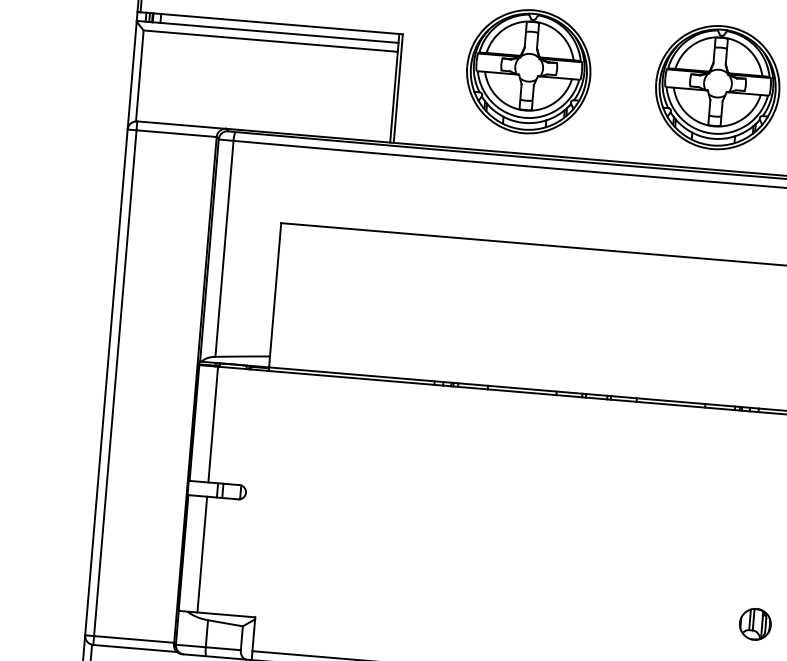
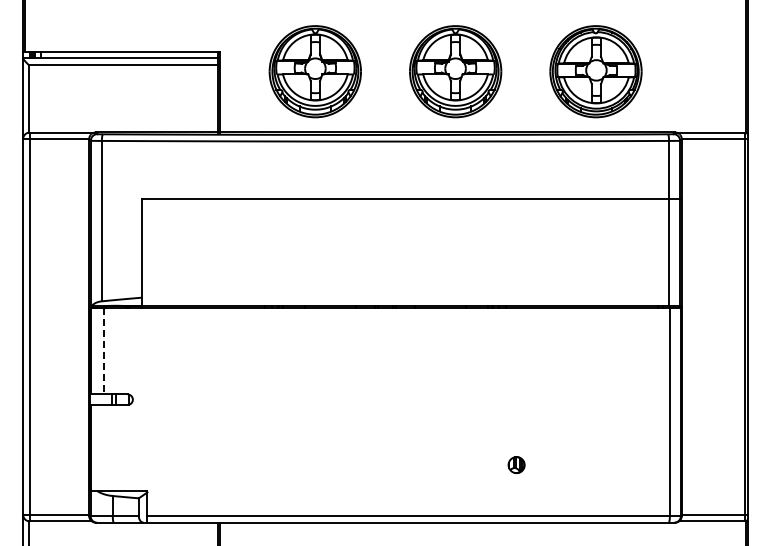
line: (213, 424) -> (104, 351), solid -> dashed
line: (202, 553) -> (104, 447), removed
part: (755, 623) -> (516, 464), size x0.7

